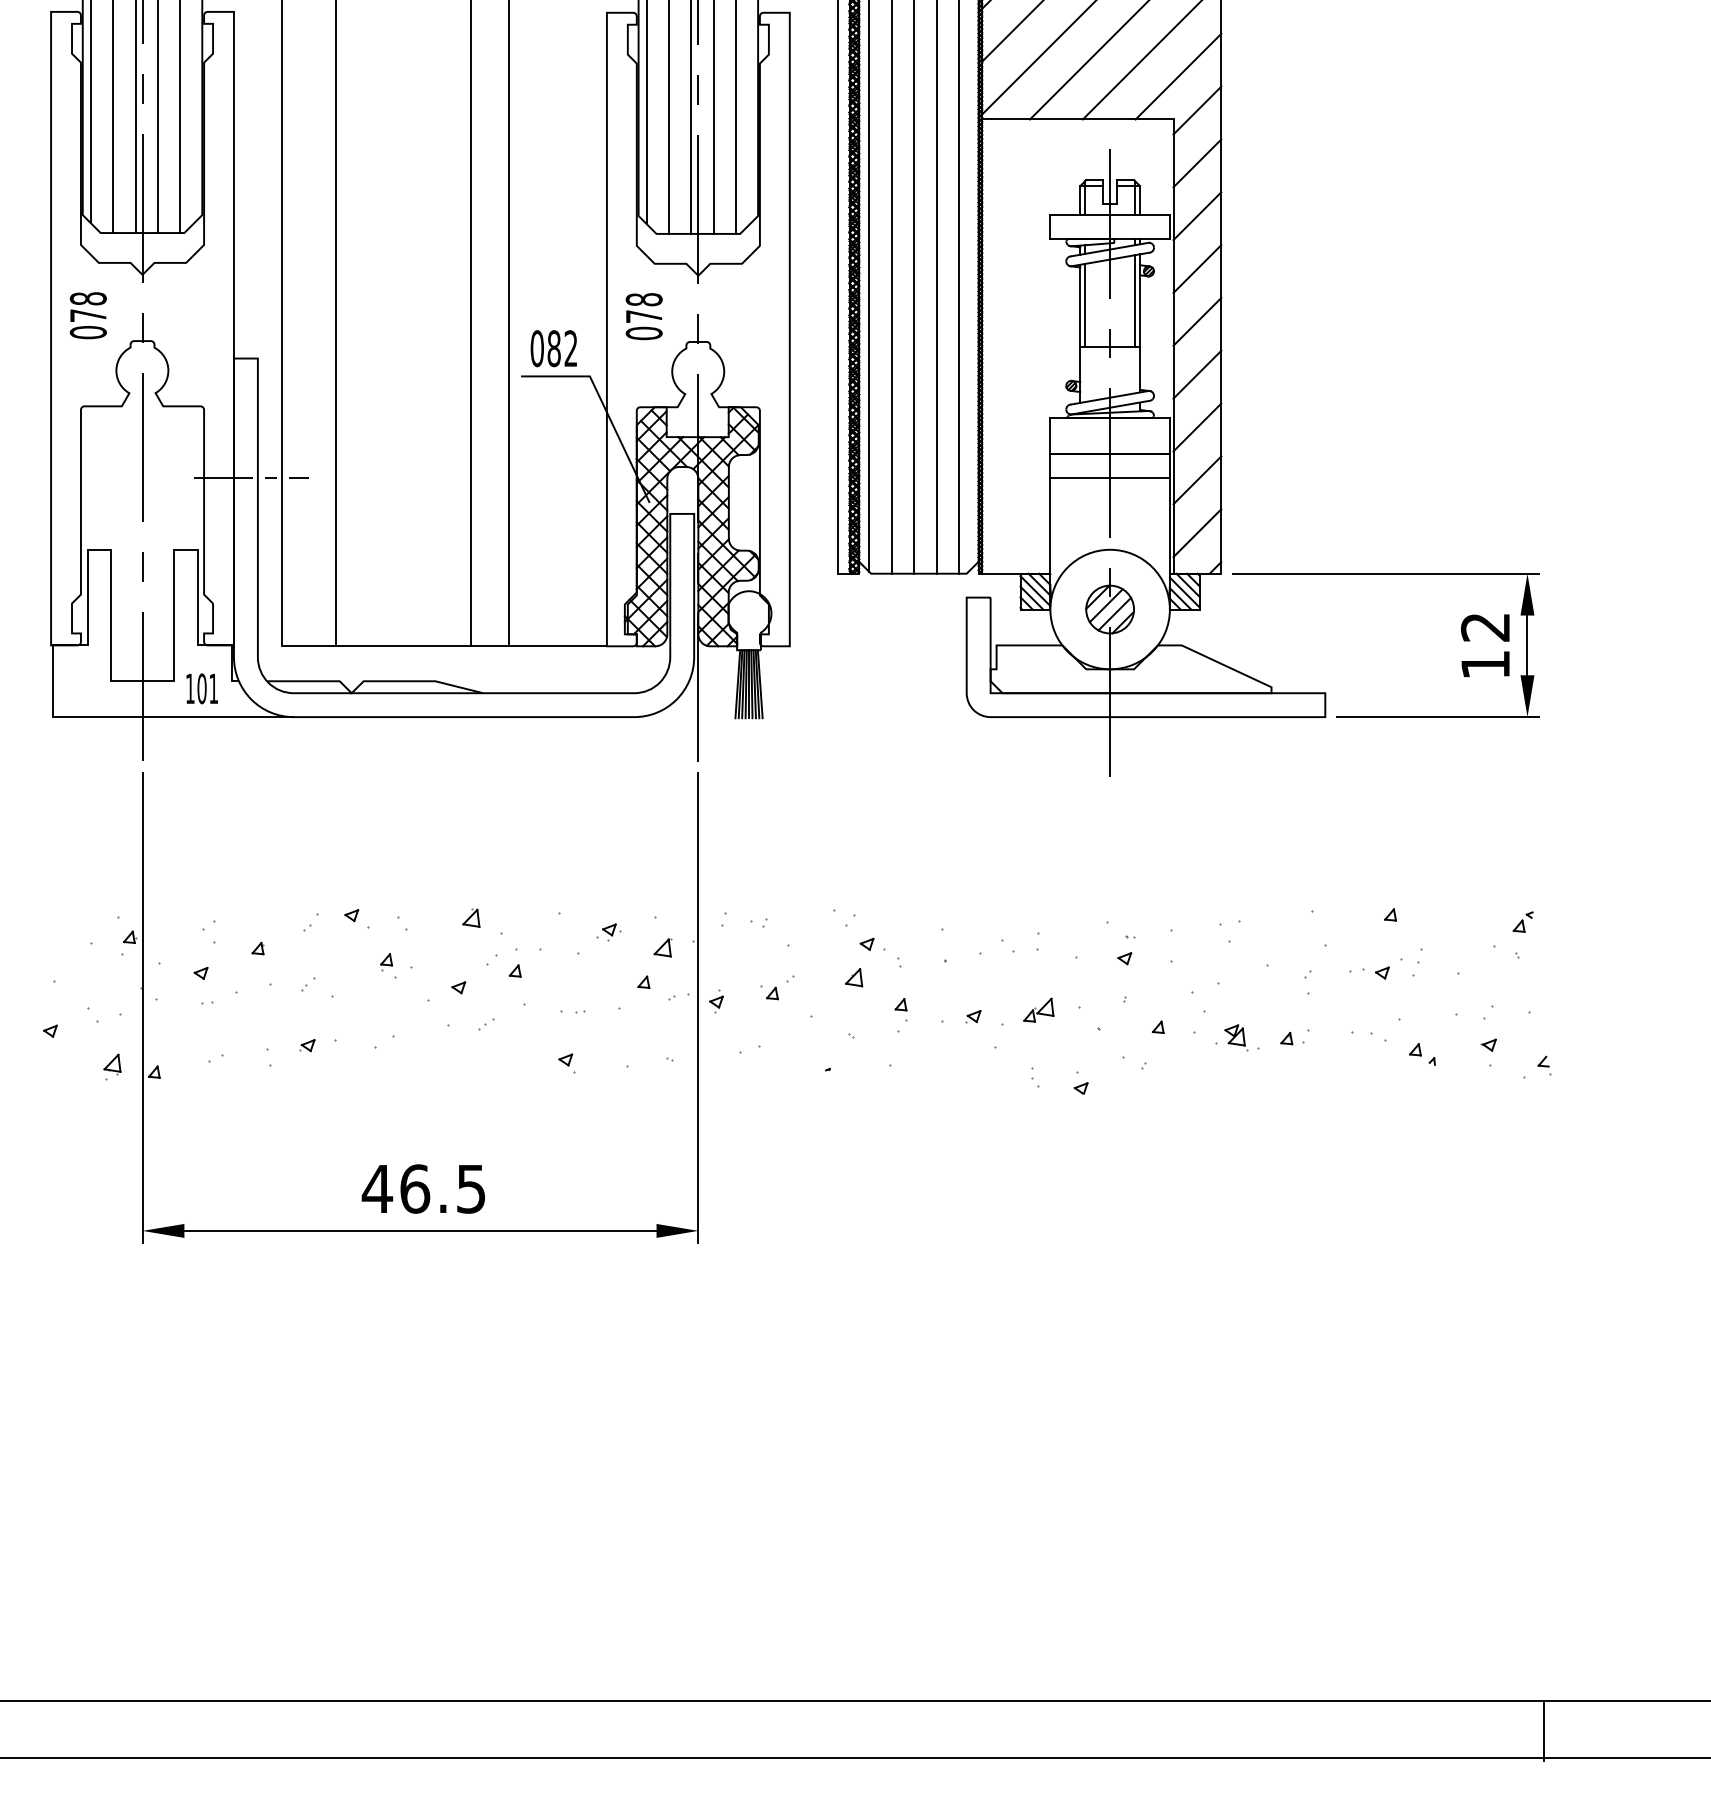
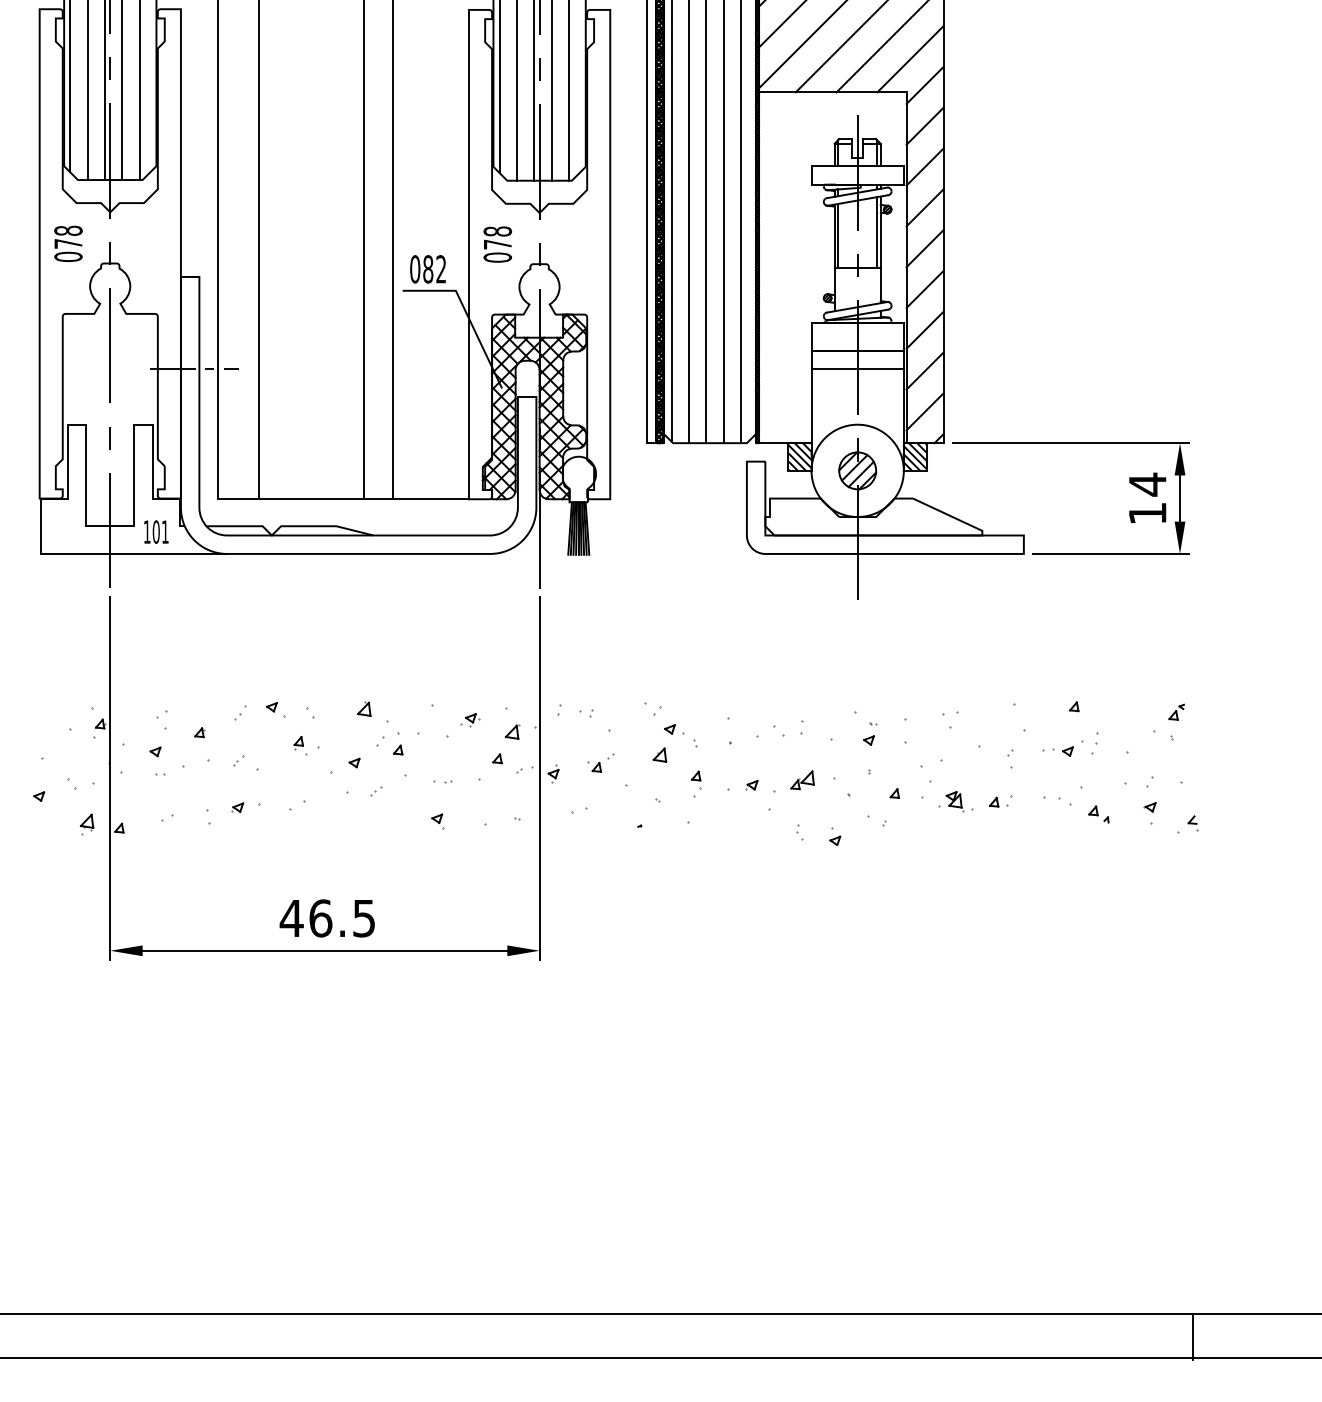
text: (1484, 627) -> (1146, 484), 12 -> 14

